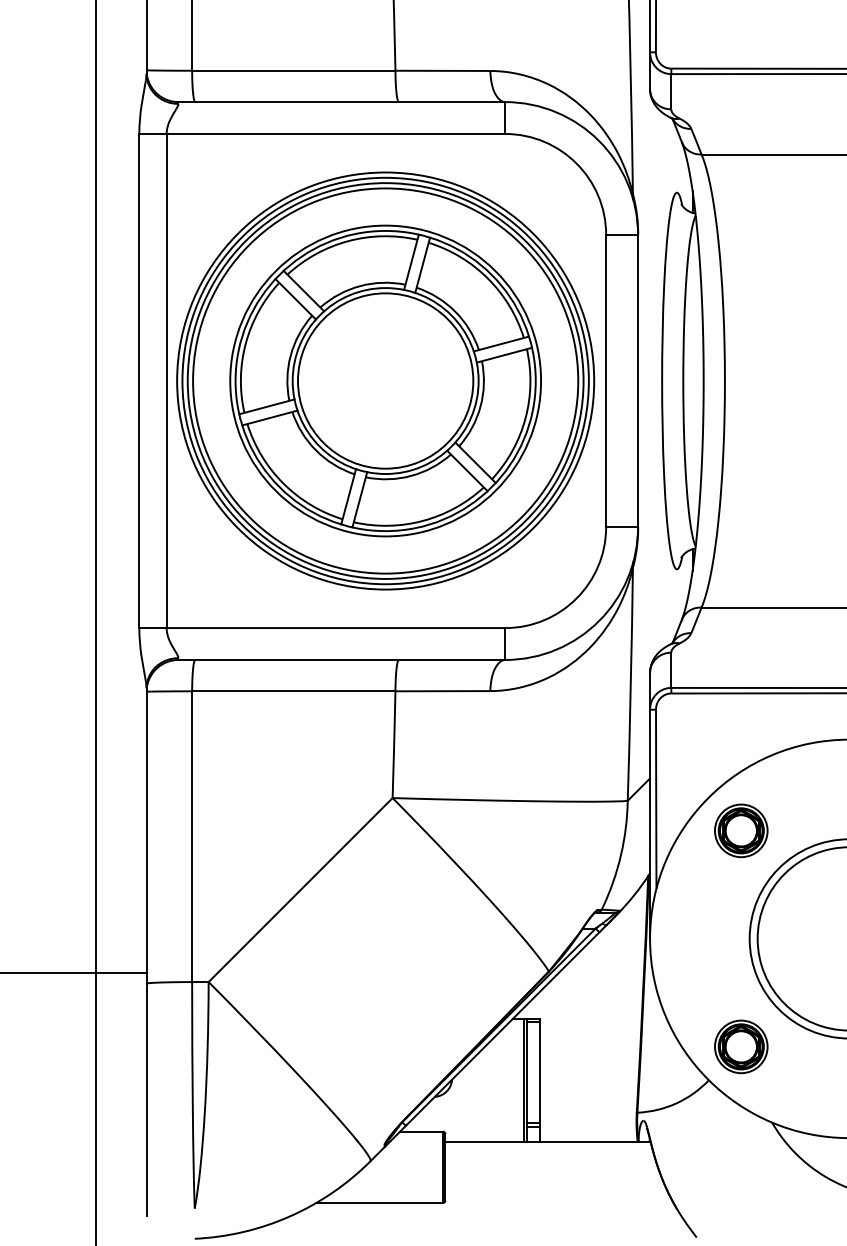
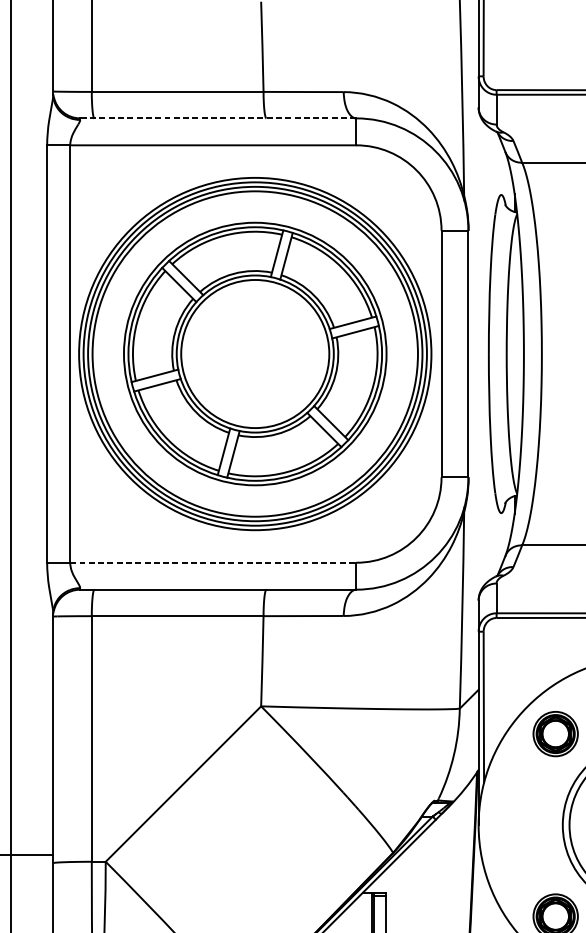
line: (341, 102) -> (217, 118), solid -> dashed
line: (336, 628) -> (213, 563), solid -> dashed

